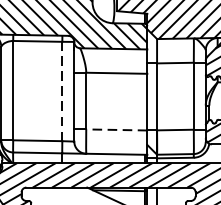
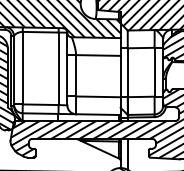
line: (62, 91) -> (58, 68), dashed -> solid
line: (115, 129) -> (97, 96), dashed -> solid

